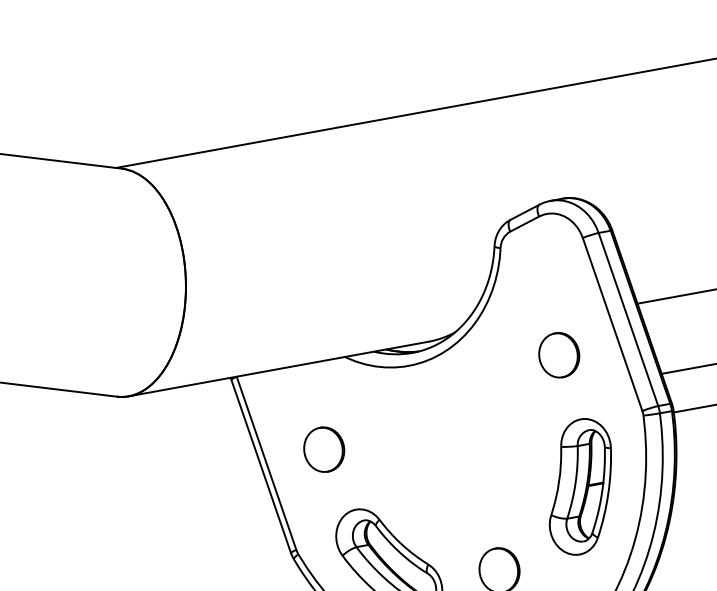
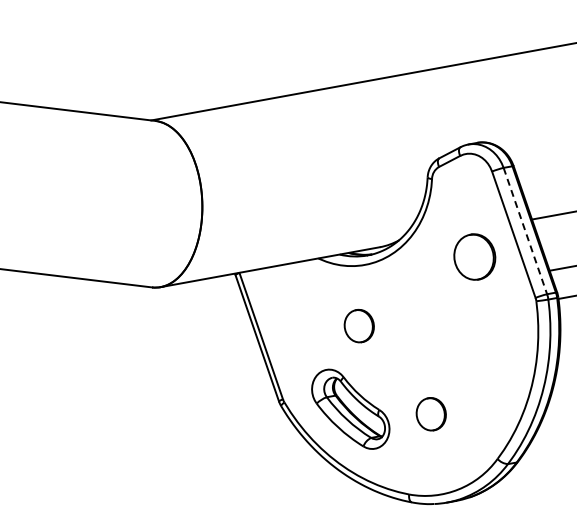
line: (628, 320) -> (525, 231), solid -> dashed
part: (558, 355) -> (474, 257), size x1.4
part: (323, 450) -> (358, 326), moved
part: (580, 485) -> (490, 352), removed

